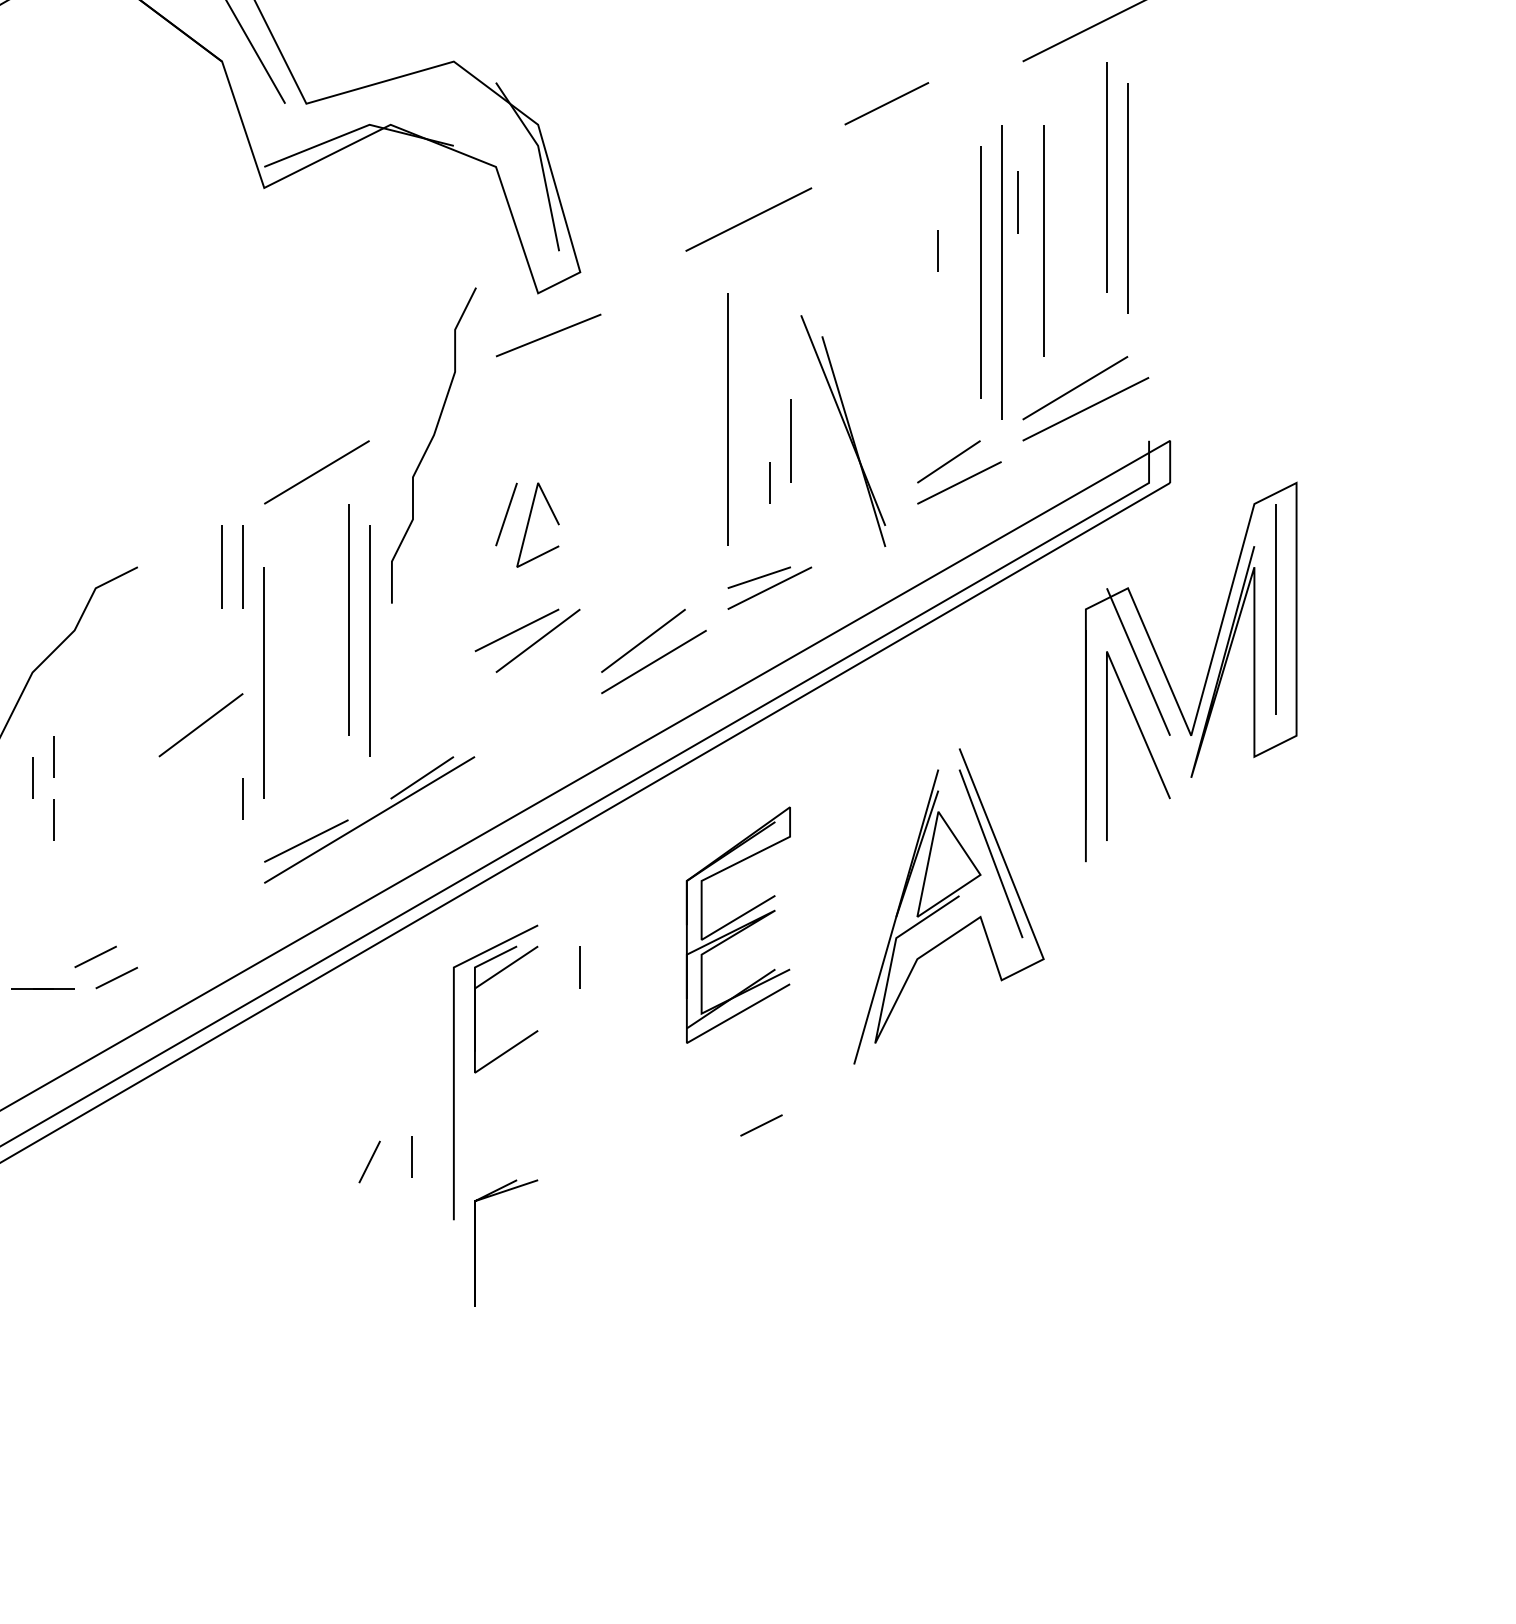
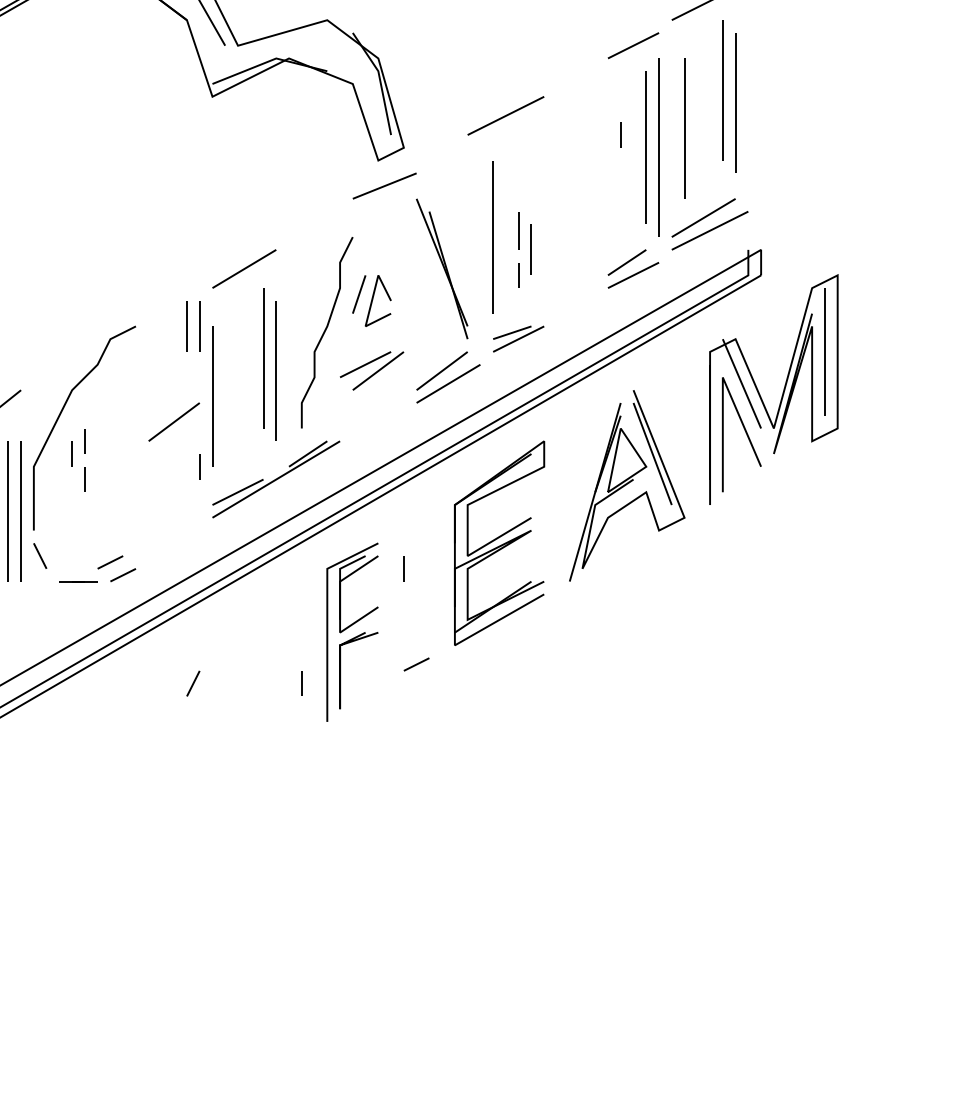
line: (886, 103) -> (633, 45), moved
line: (1017, 202) -> (518, 230), moved
part: (843, 430) -> (442, 268), moved
part: (432, 445) -> (326, 332), moved
part: (949, 905) -> (627, 485), moved
part: (738, 924) -> (499, 542), size x1.43
line: (761, 1125) -> (416, 664), moved
line: (369, 1161) -> (193, 683), moved
part: (475, 1242) -> (340, 670), moved

